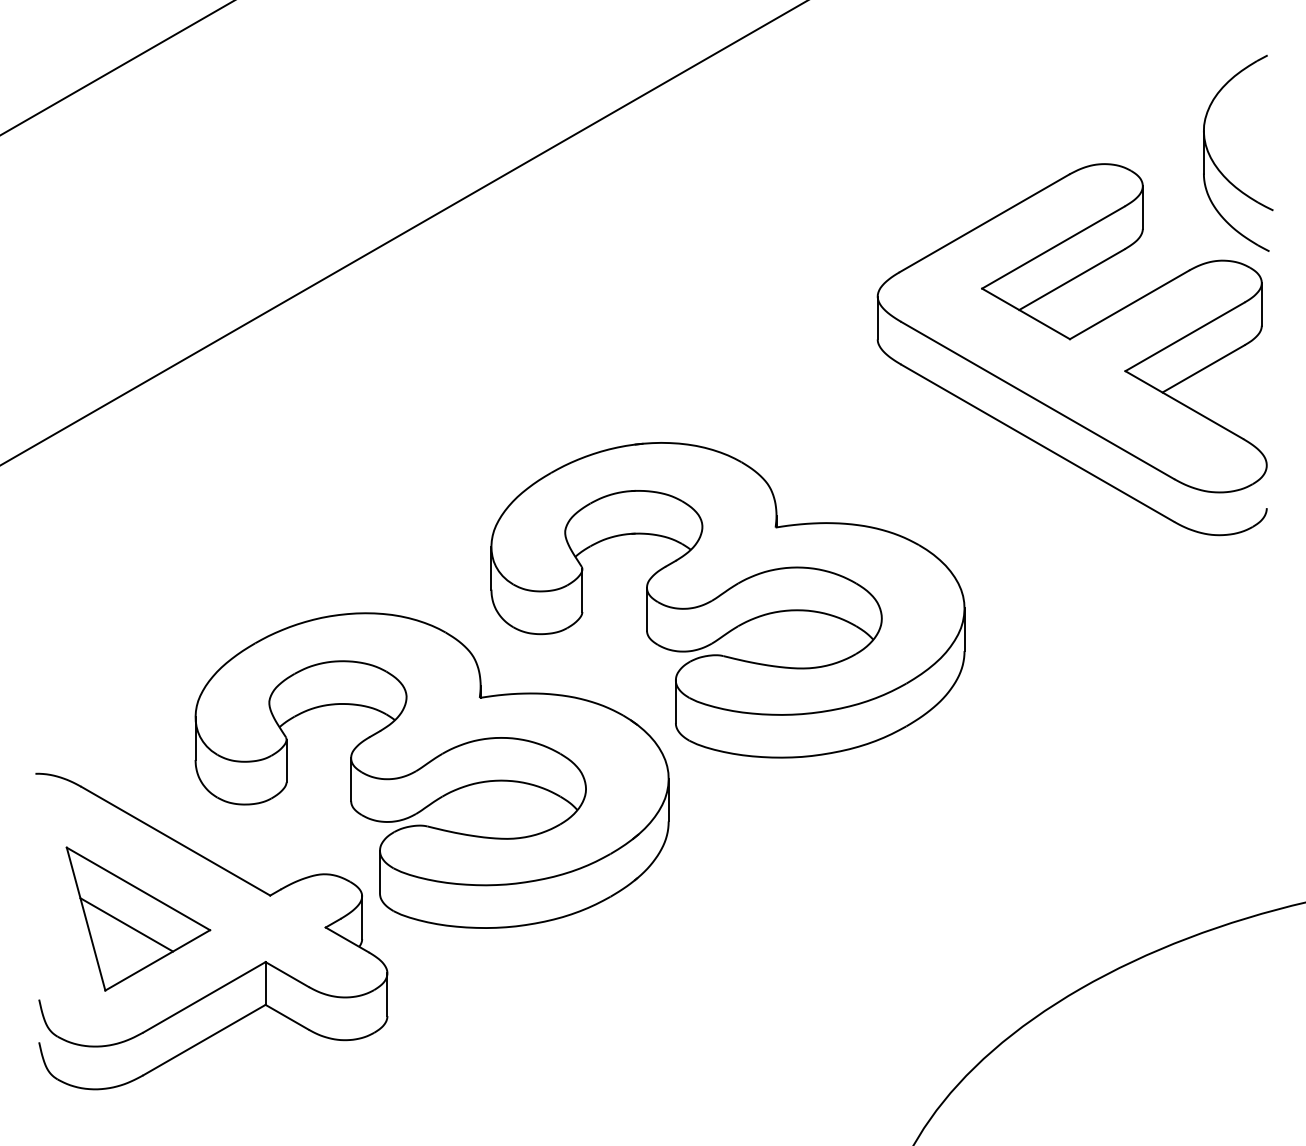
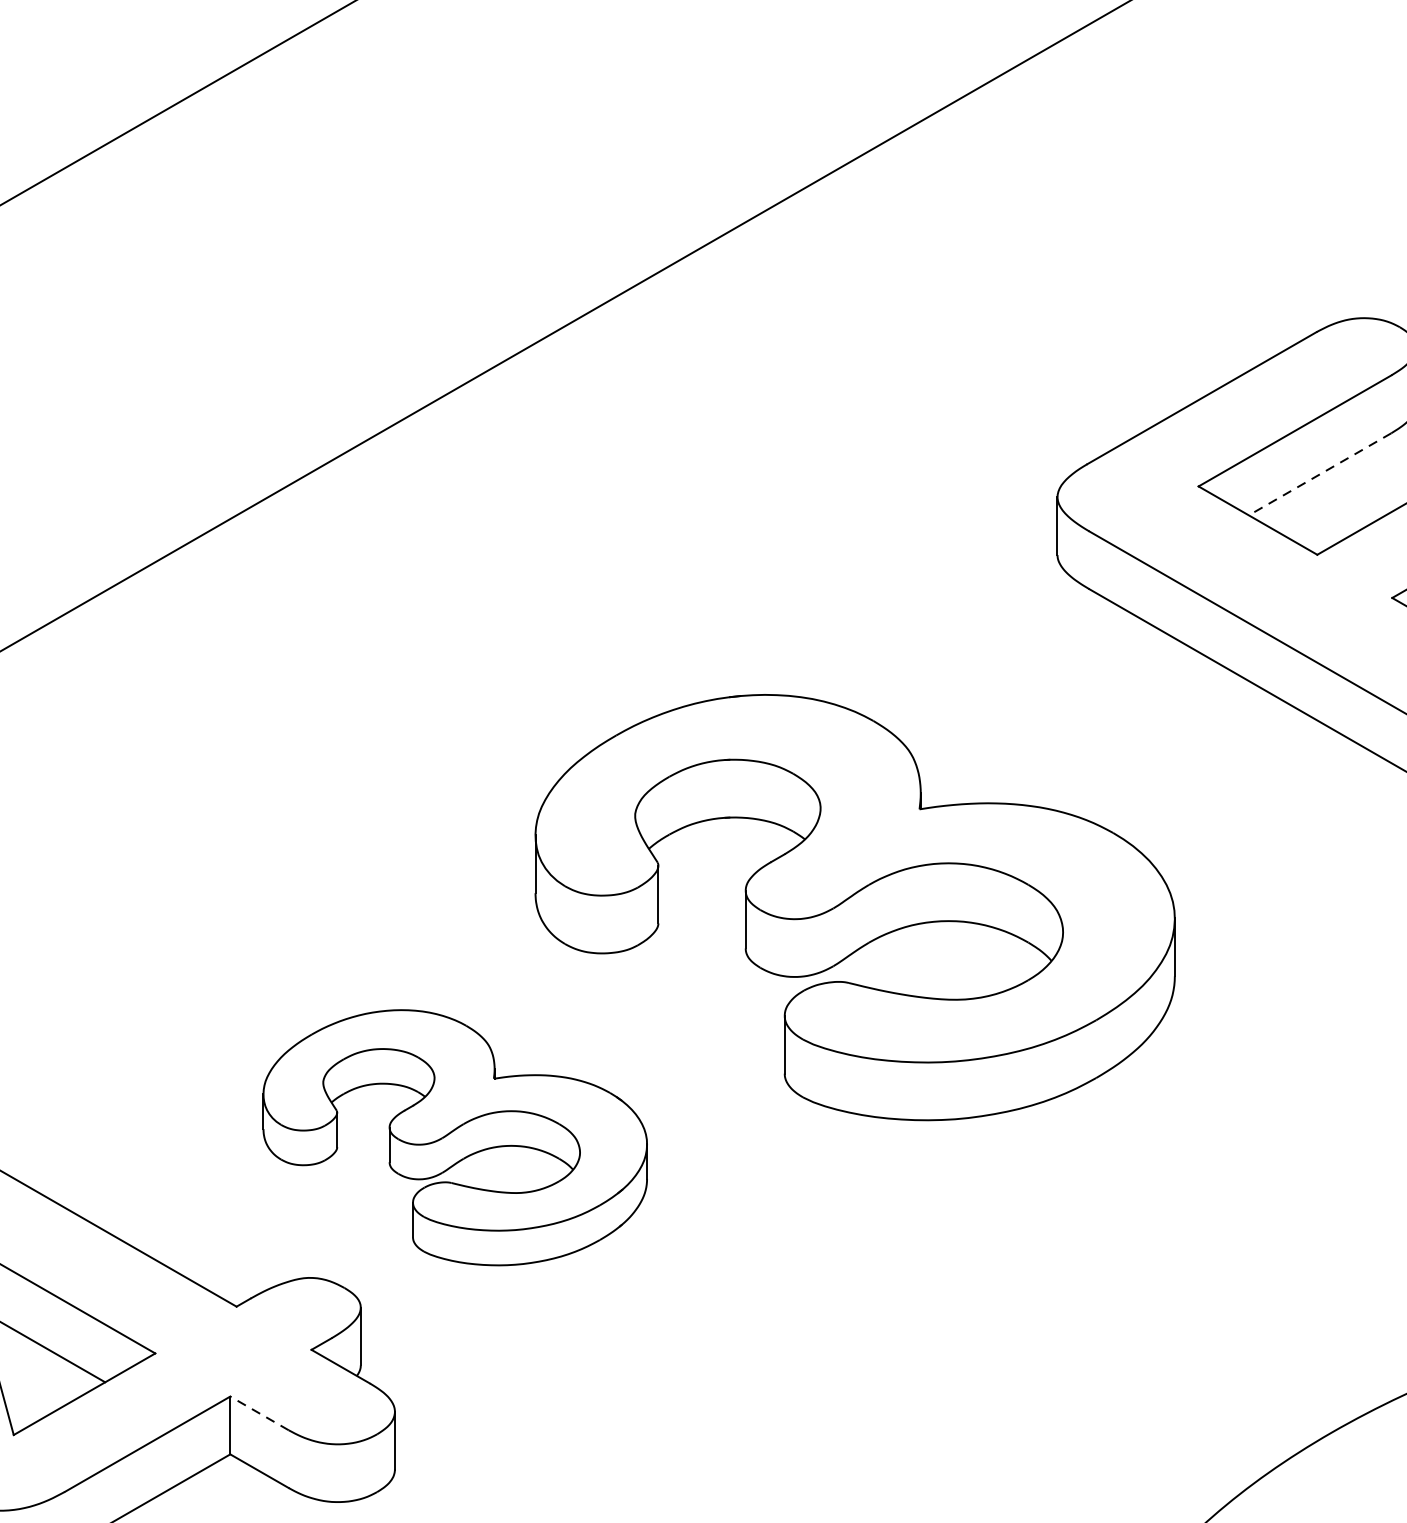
line: (1072, 279) -> (1320, 474), solid -> dashed
part: (431, 770) -> (454, 1137), size x0.6
line: (287, 974) -> (259, 1413), solid -> dashed

